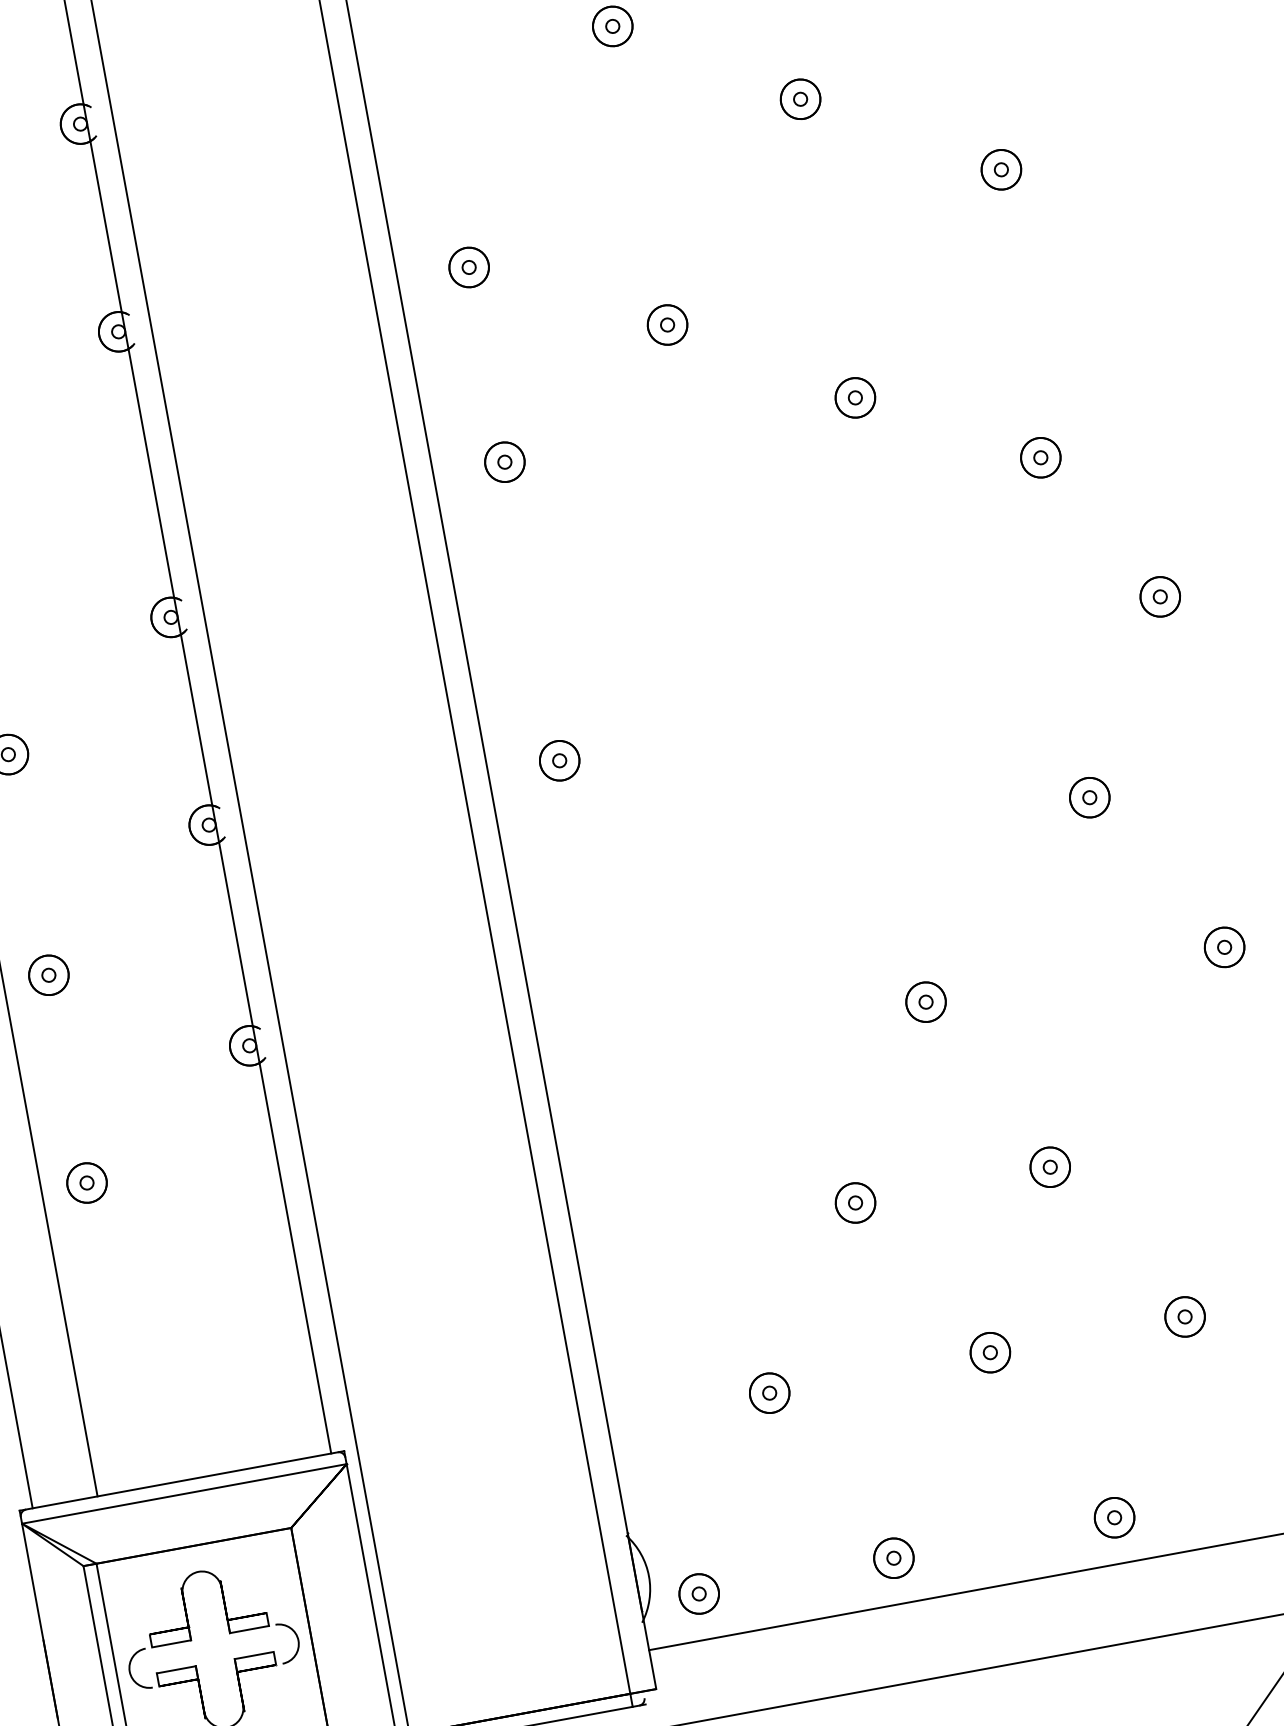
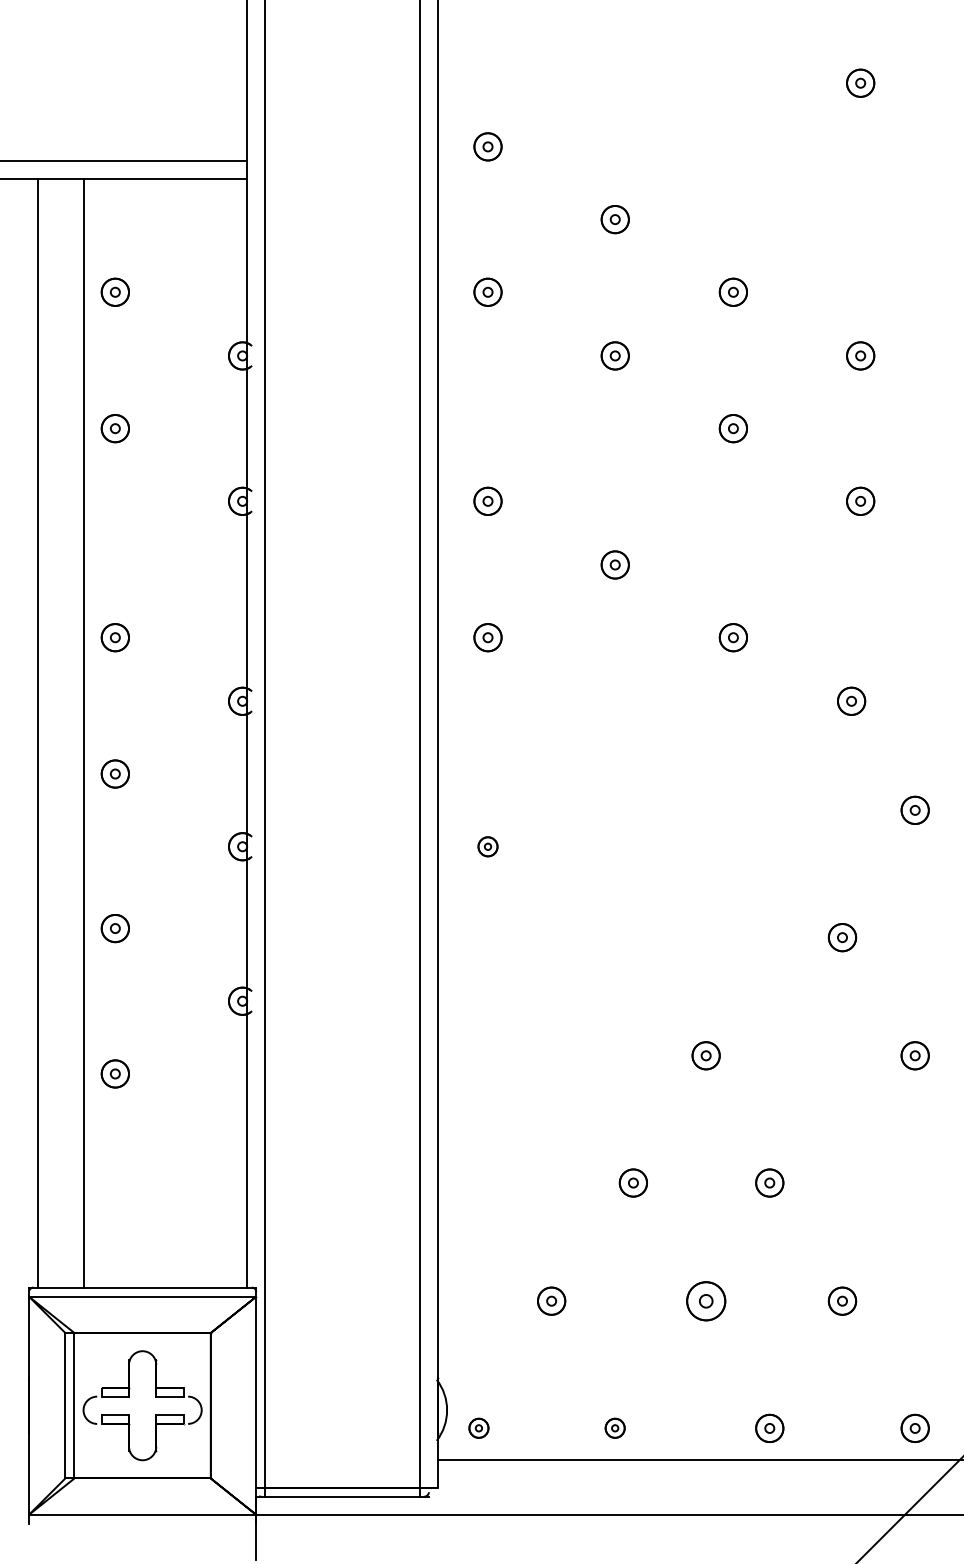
part: (558, 760) -> (487, 846), size x0.7
part: (989, 1351) -> (705, 1300), size x1.4
part: (892, 1557) -> (614, 1427), size x0.7
part: (698, 1592) -> (478, 1427), size x0.7

